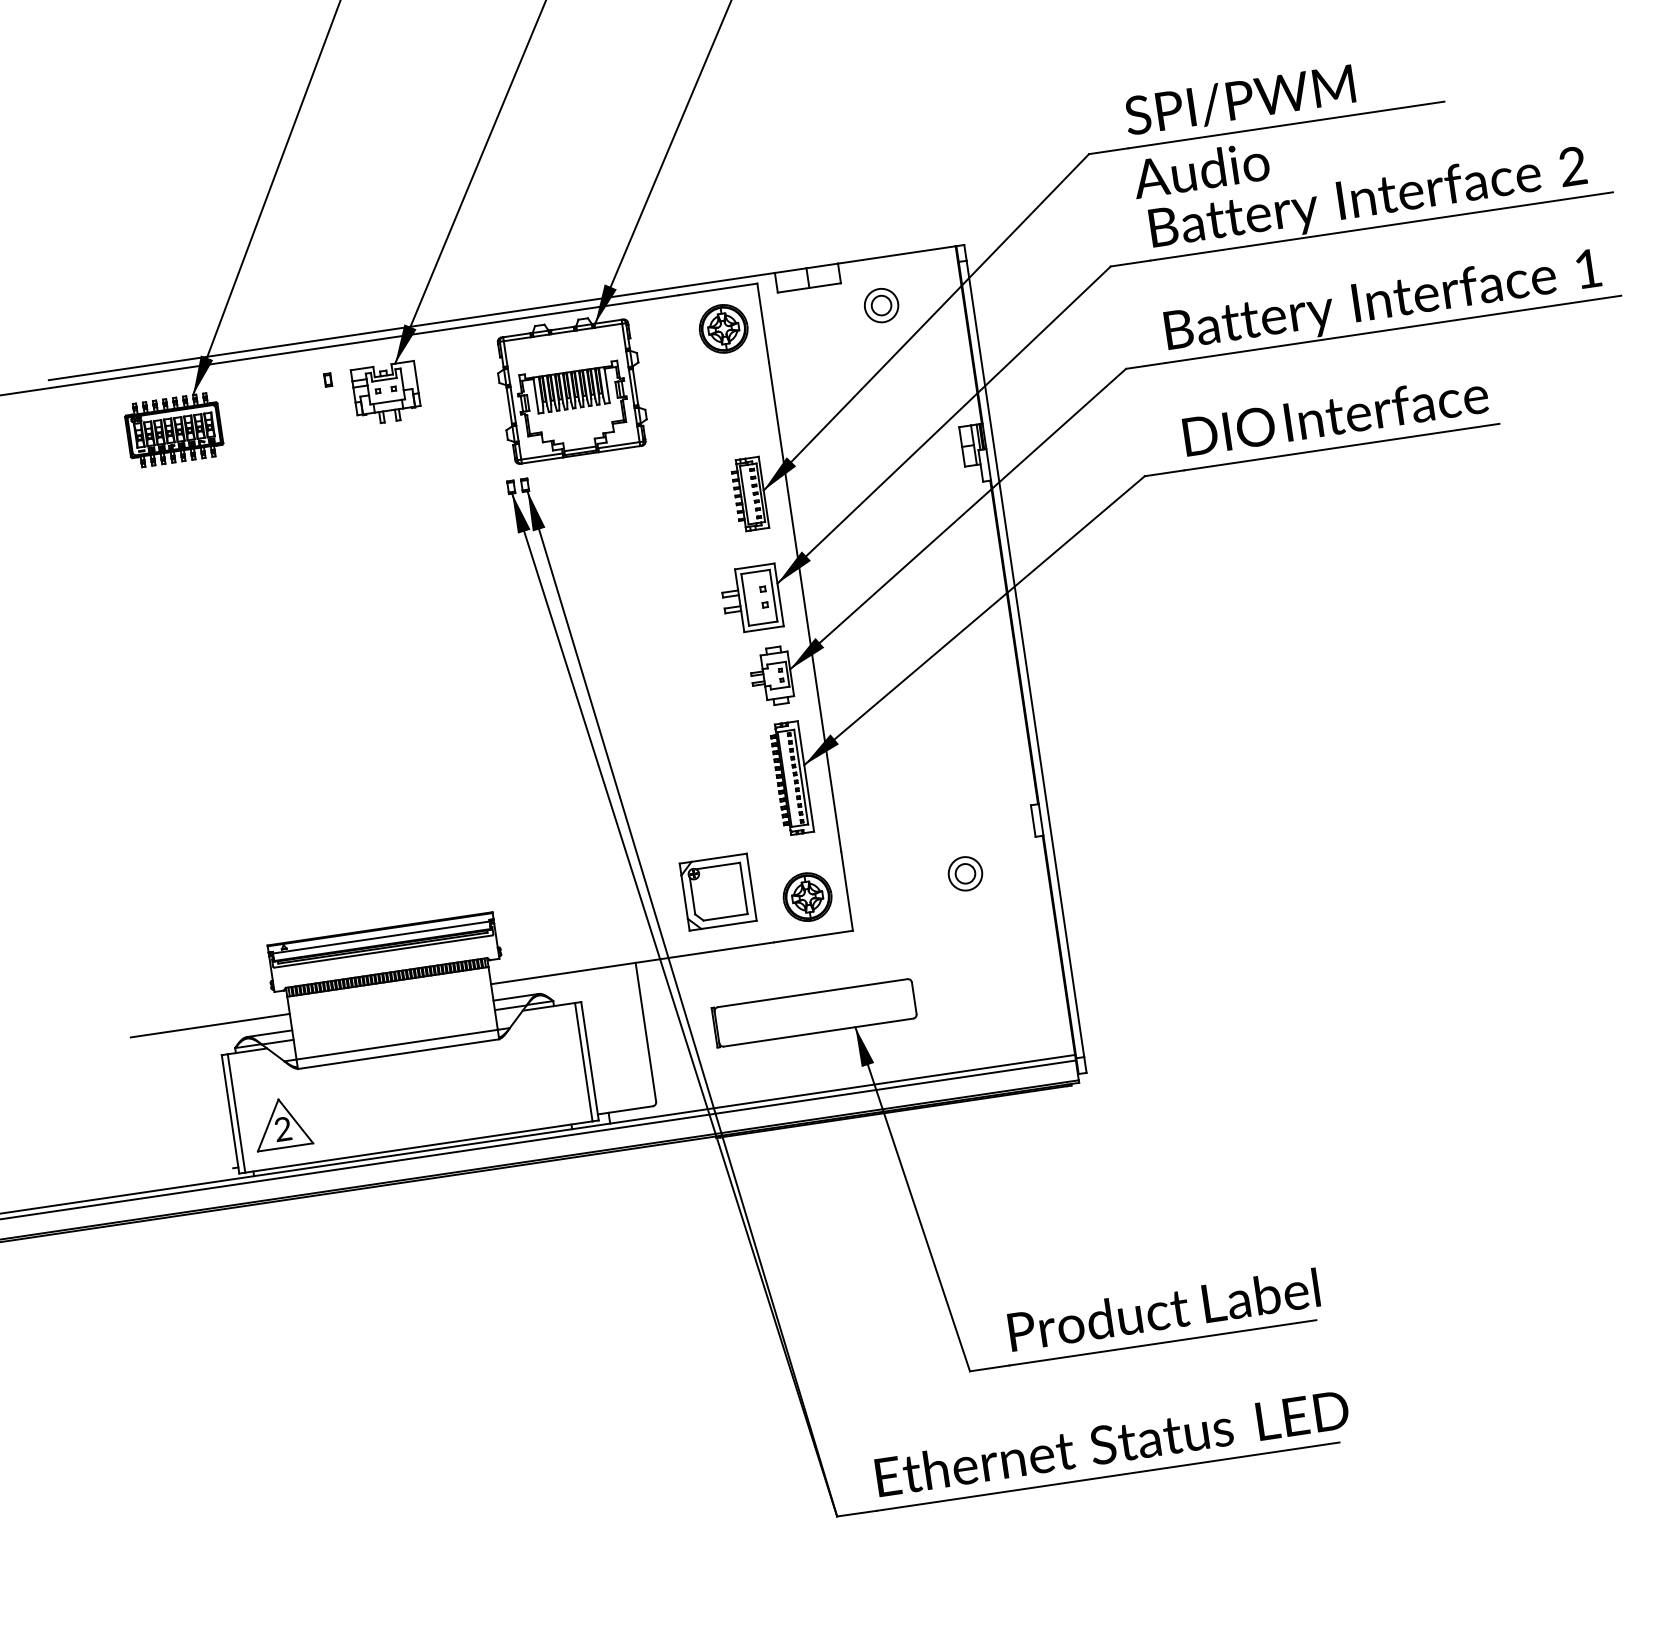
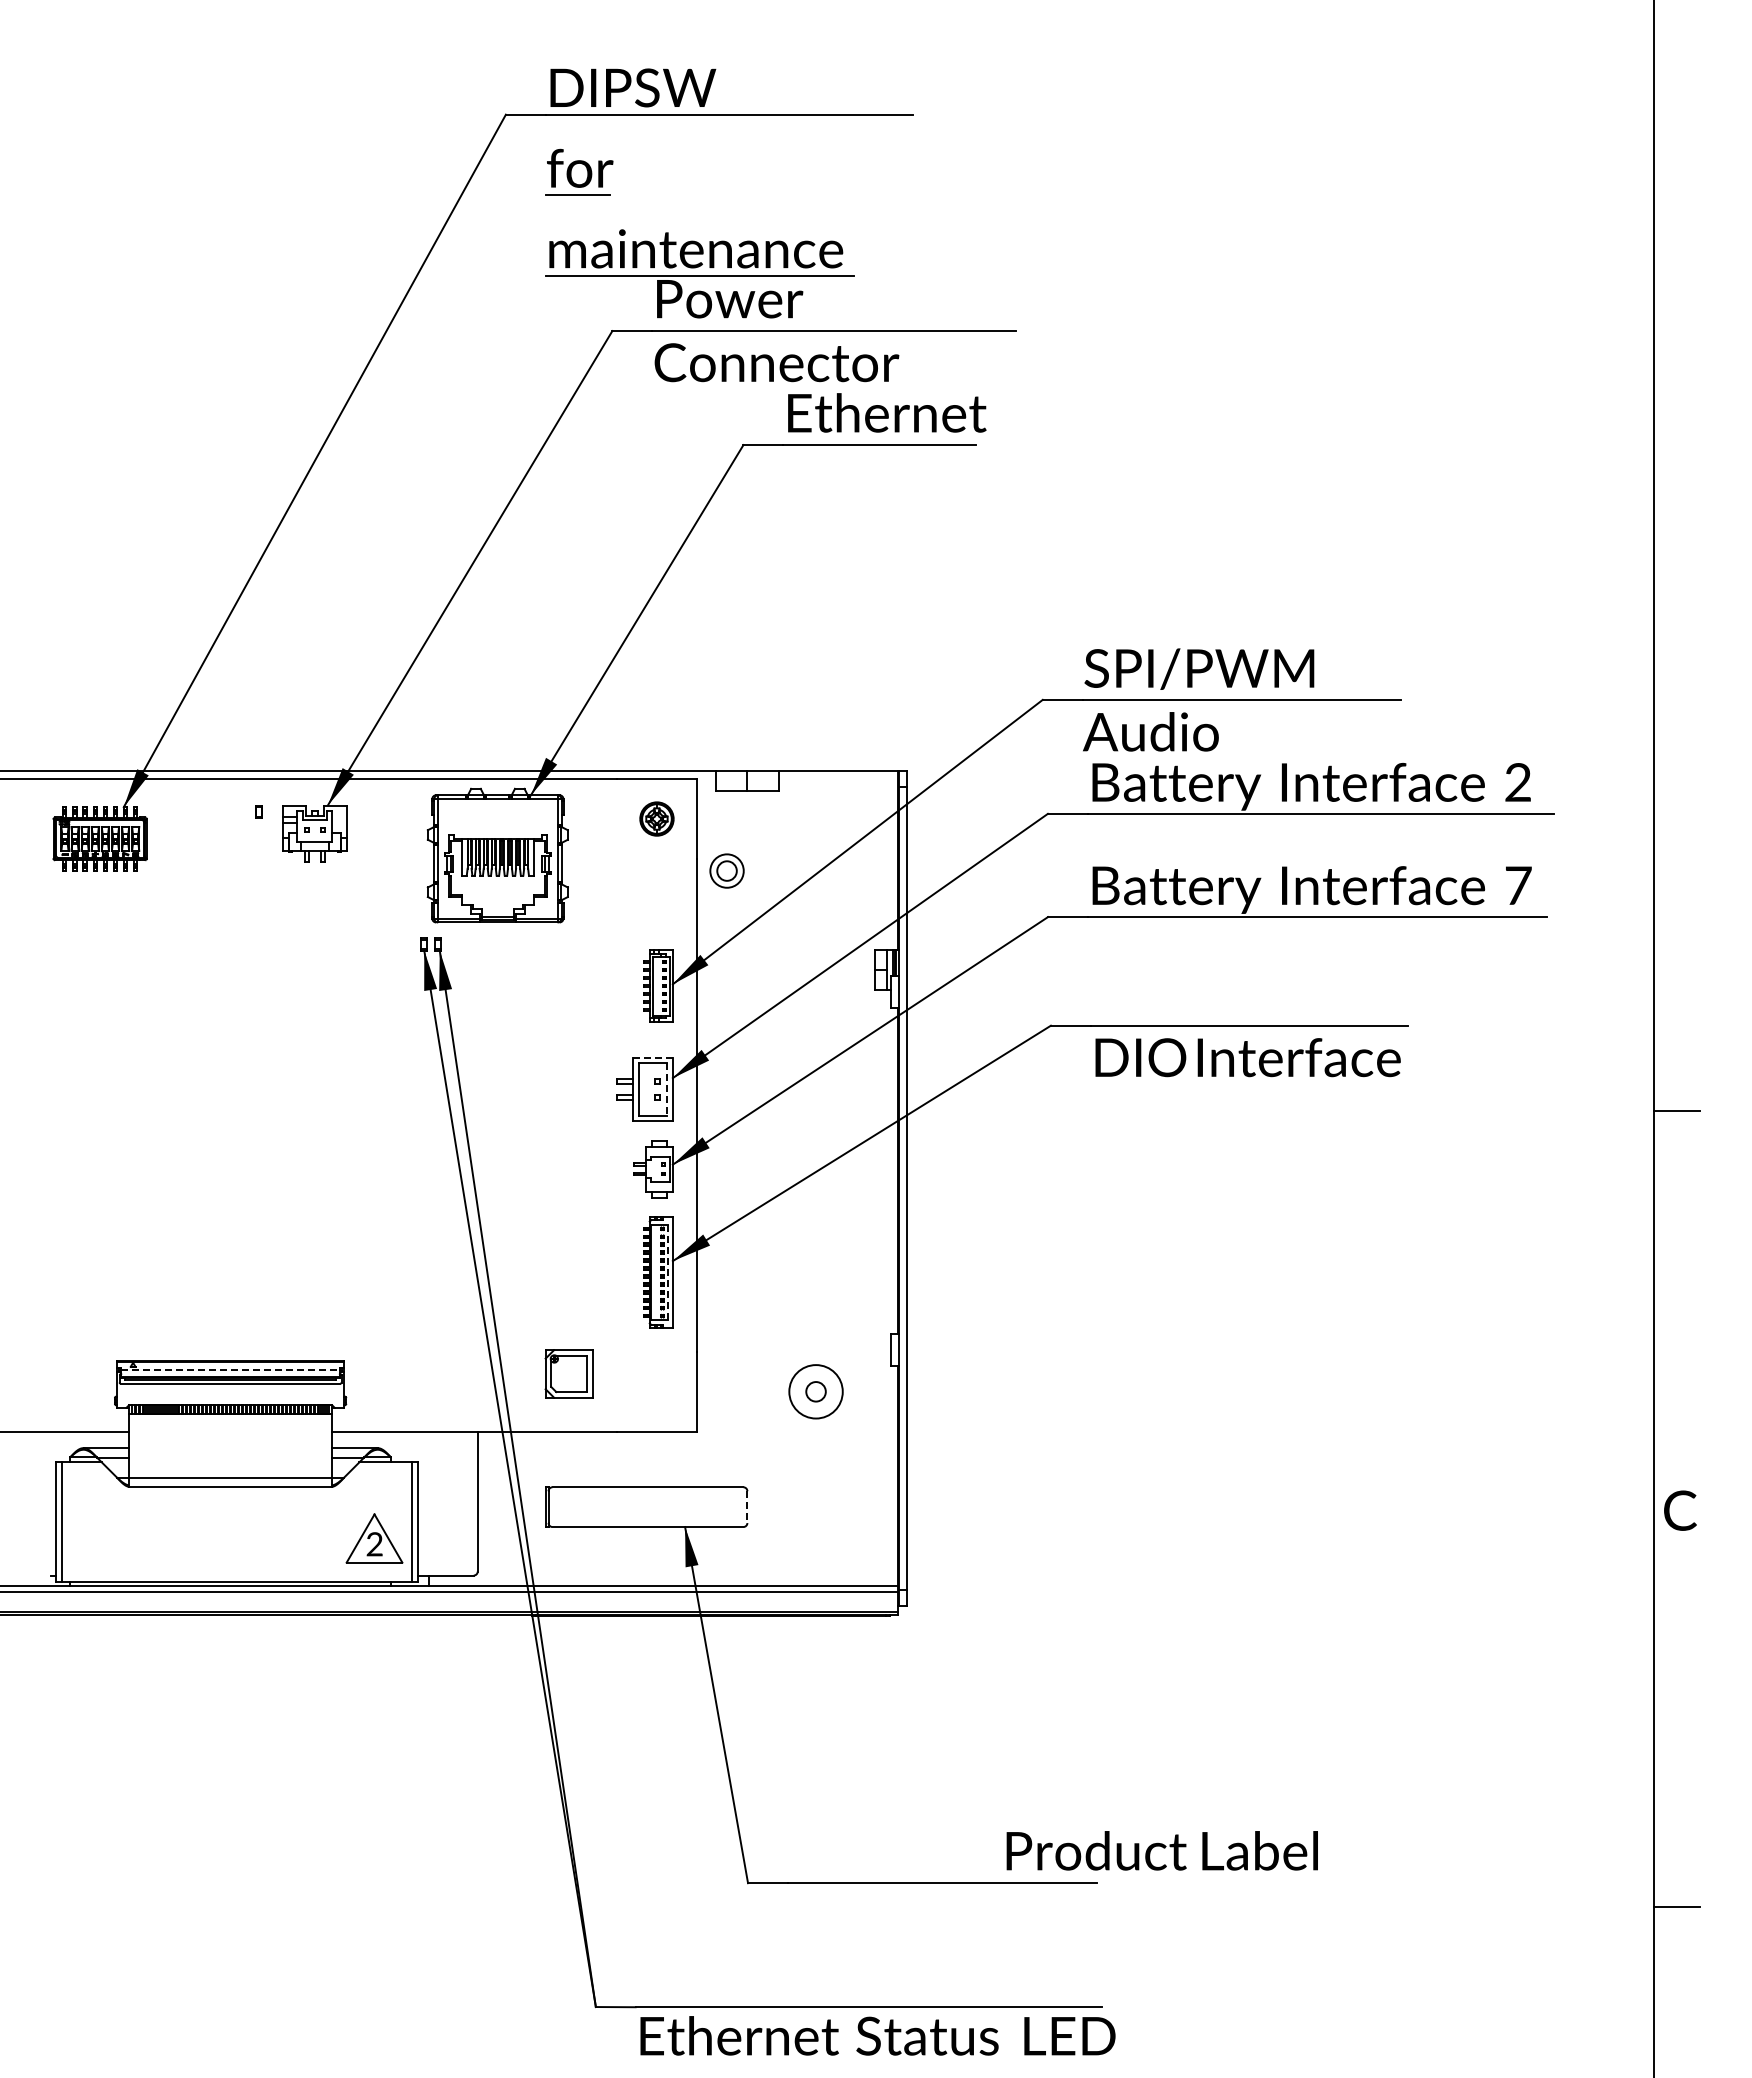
text: (1588, 268) -> (1518, 885), 1 -> 7
part: (880, 305) -> (726, 870), moved
part: (723, 328) -> (656, 818), size x0.7
text: (1335, 415) -> (1247, 1057), moved
line: (754, 566) -> (652, 1057), solid -> dashed
line: (773, 596) -> (667, 1090), solid -> dashed
line: (801, 777) -> (668, 1272), solid -> dashed
circle: (964, 873) -> (815, 1391), size x1.6
part: (717, 891) -> (568, 1373), size x0.7
part: (807, 896) -> (656, 1391), removed
line: (382, 937) -> (231, 1369), solid -> dashed
line: (914, 998) -> (747, 1507), solid -> dashed
part: (282, 1123) -> (374, 1538), moved
text: (1163, 1309) -> (1161, 1850), moved
text: (1111, 1442) -> (877, 2035), moved

